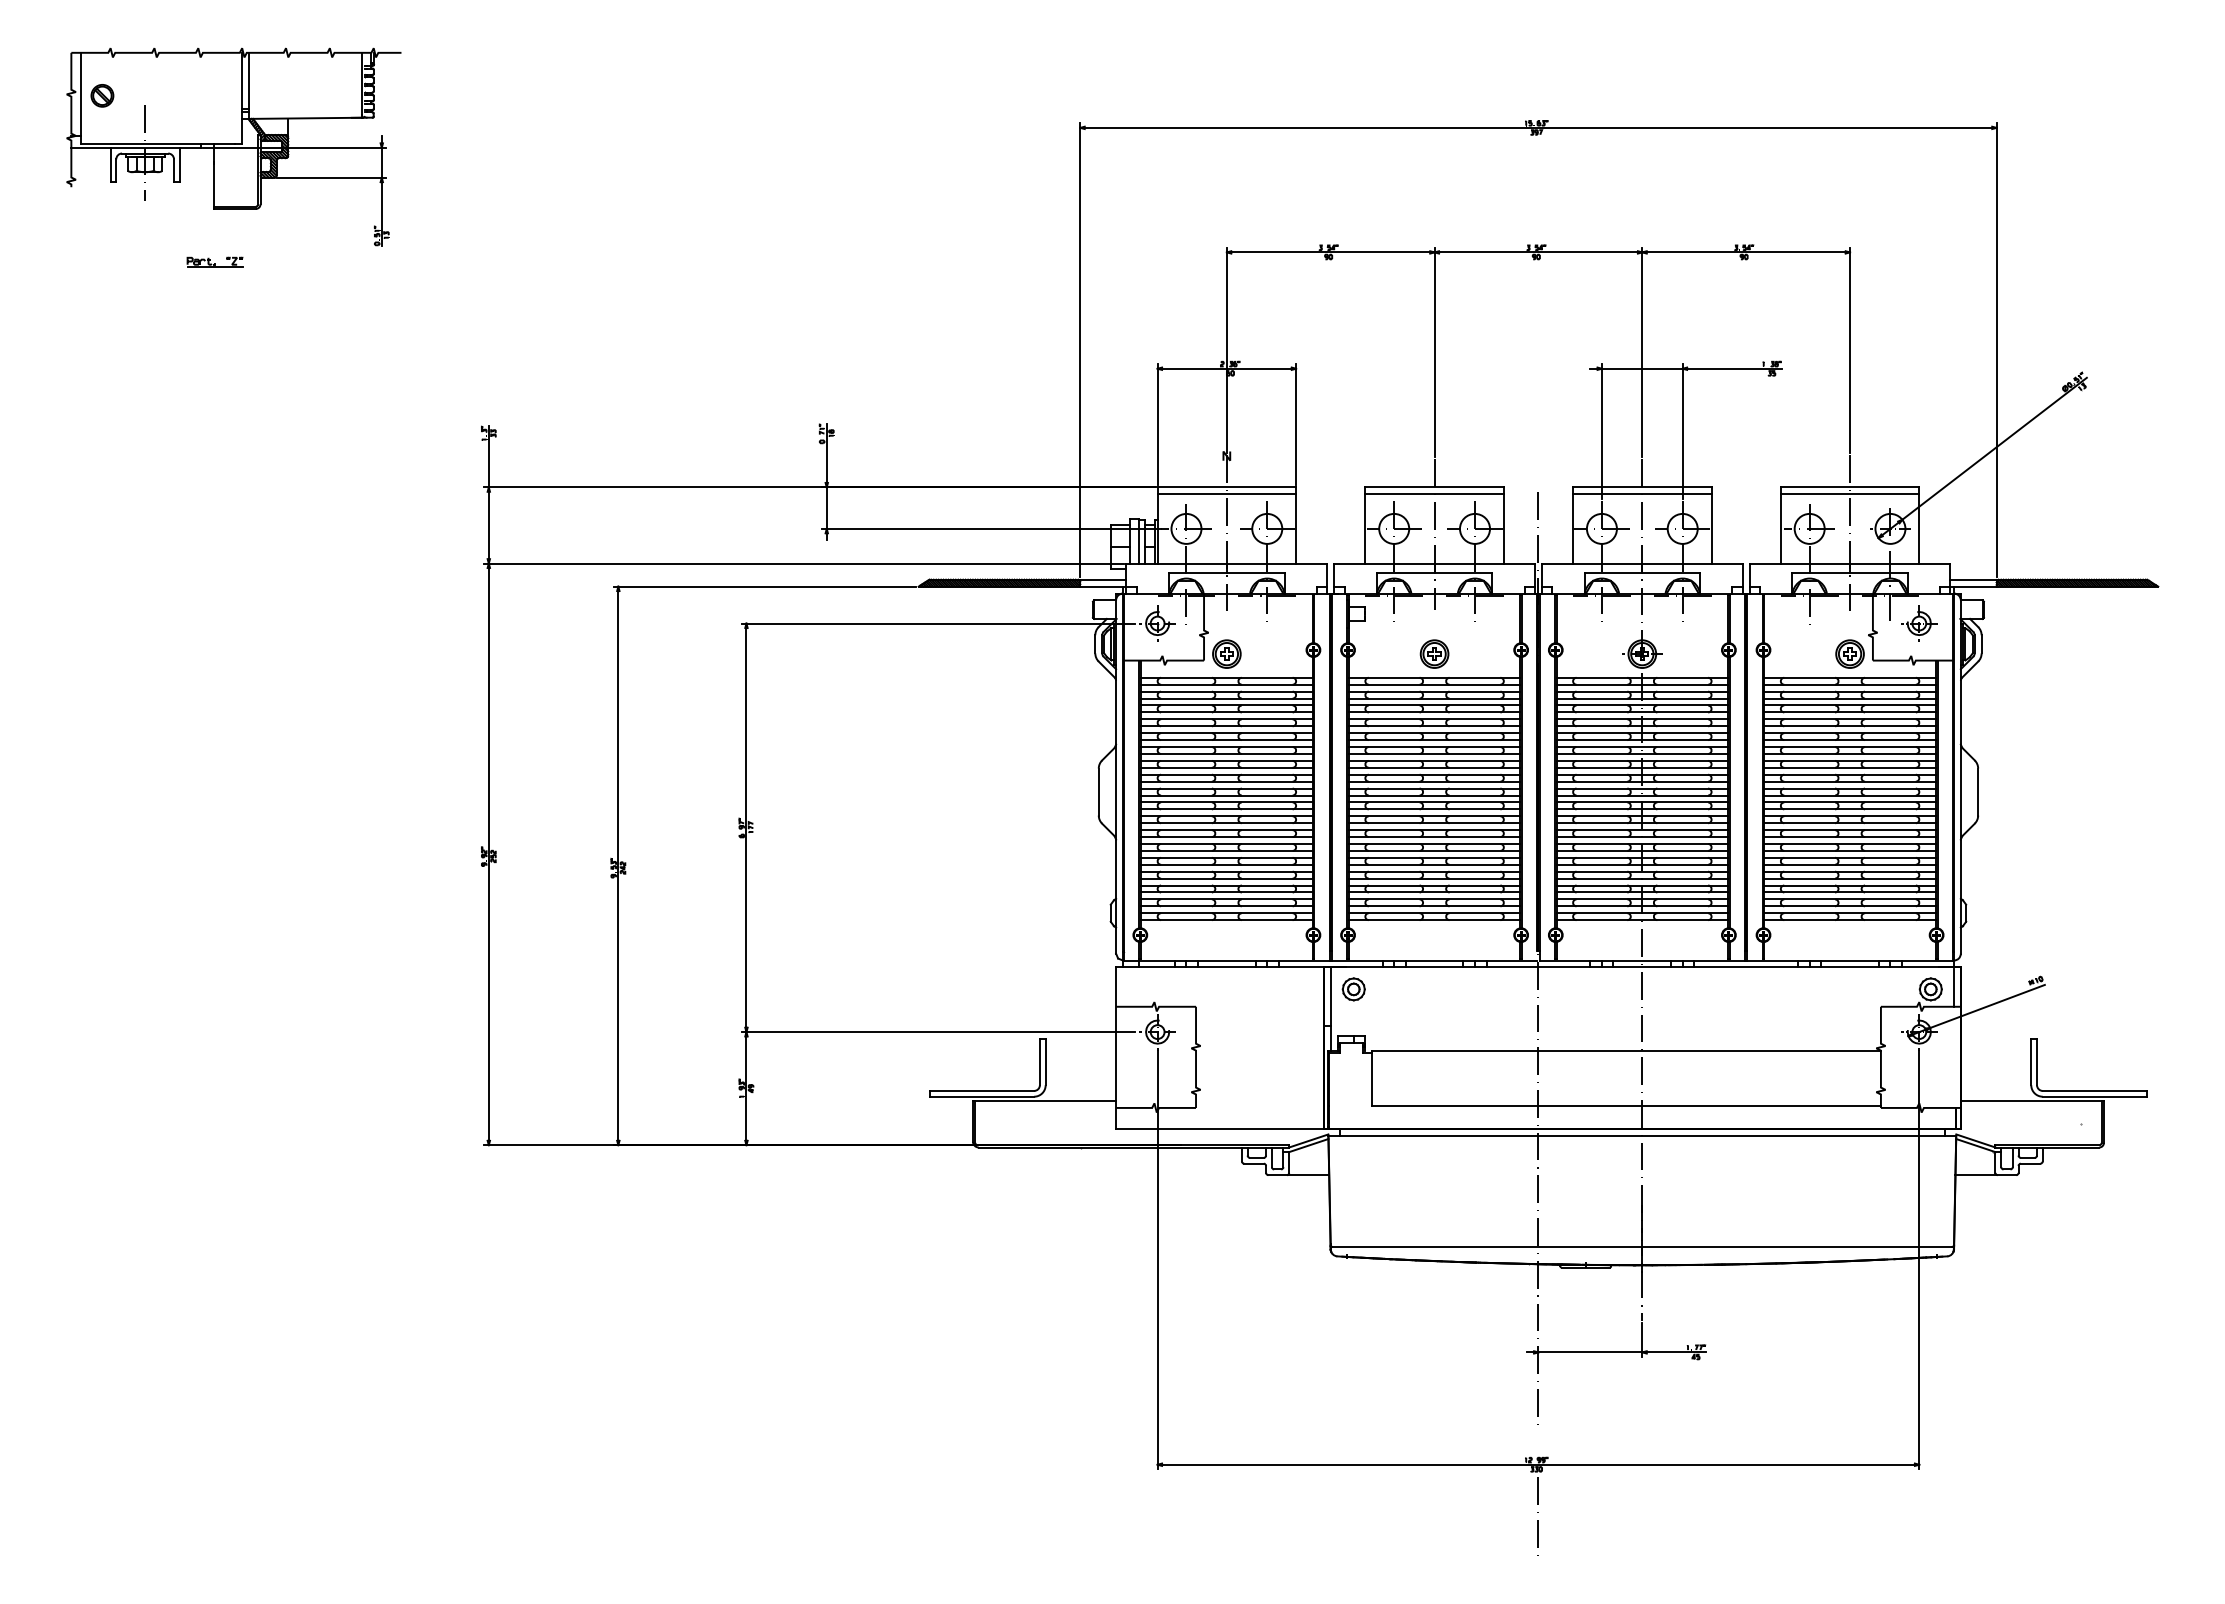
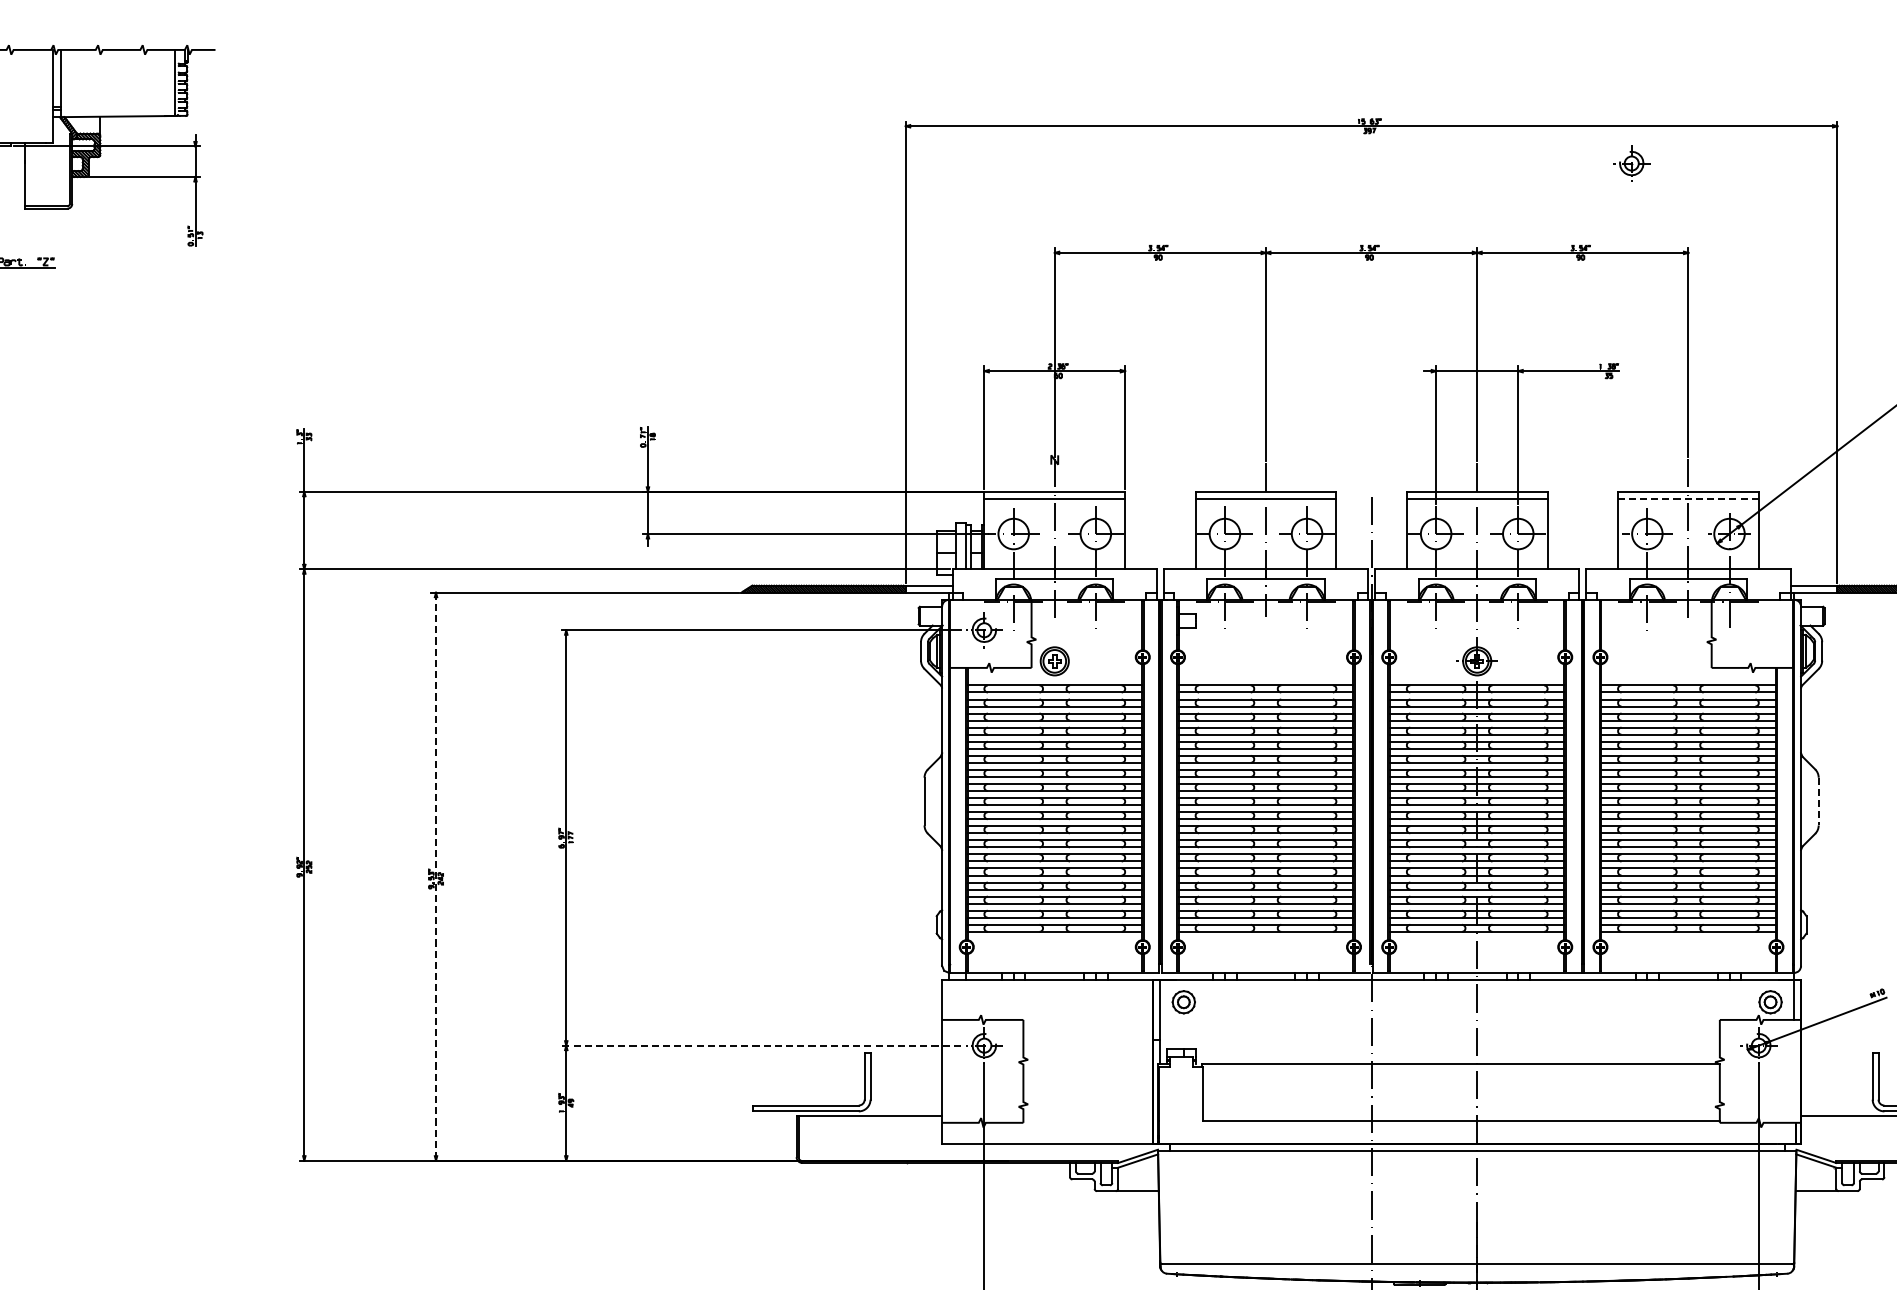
line: (1849, 494) -> (1687, 499), solid -> dashed
part: (1919, 623) -> (1631, 163), moved
part: (1434, 653) -> (1265, 660), removed
part: (1849, 653) -> (1687, 660), removed
line: (1978, 792) -> (1819, 802), solid -> dashed
line: (618, 866) -> (436, 877), solid -> dashed
line: (937, 1032) -> (760, 1046), solid -> dashed

